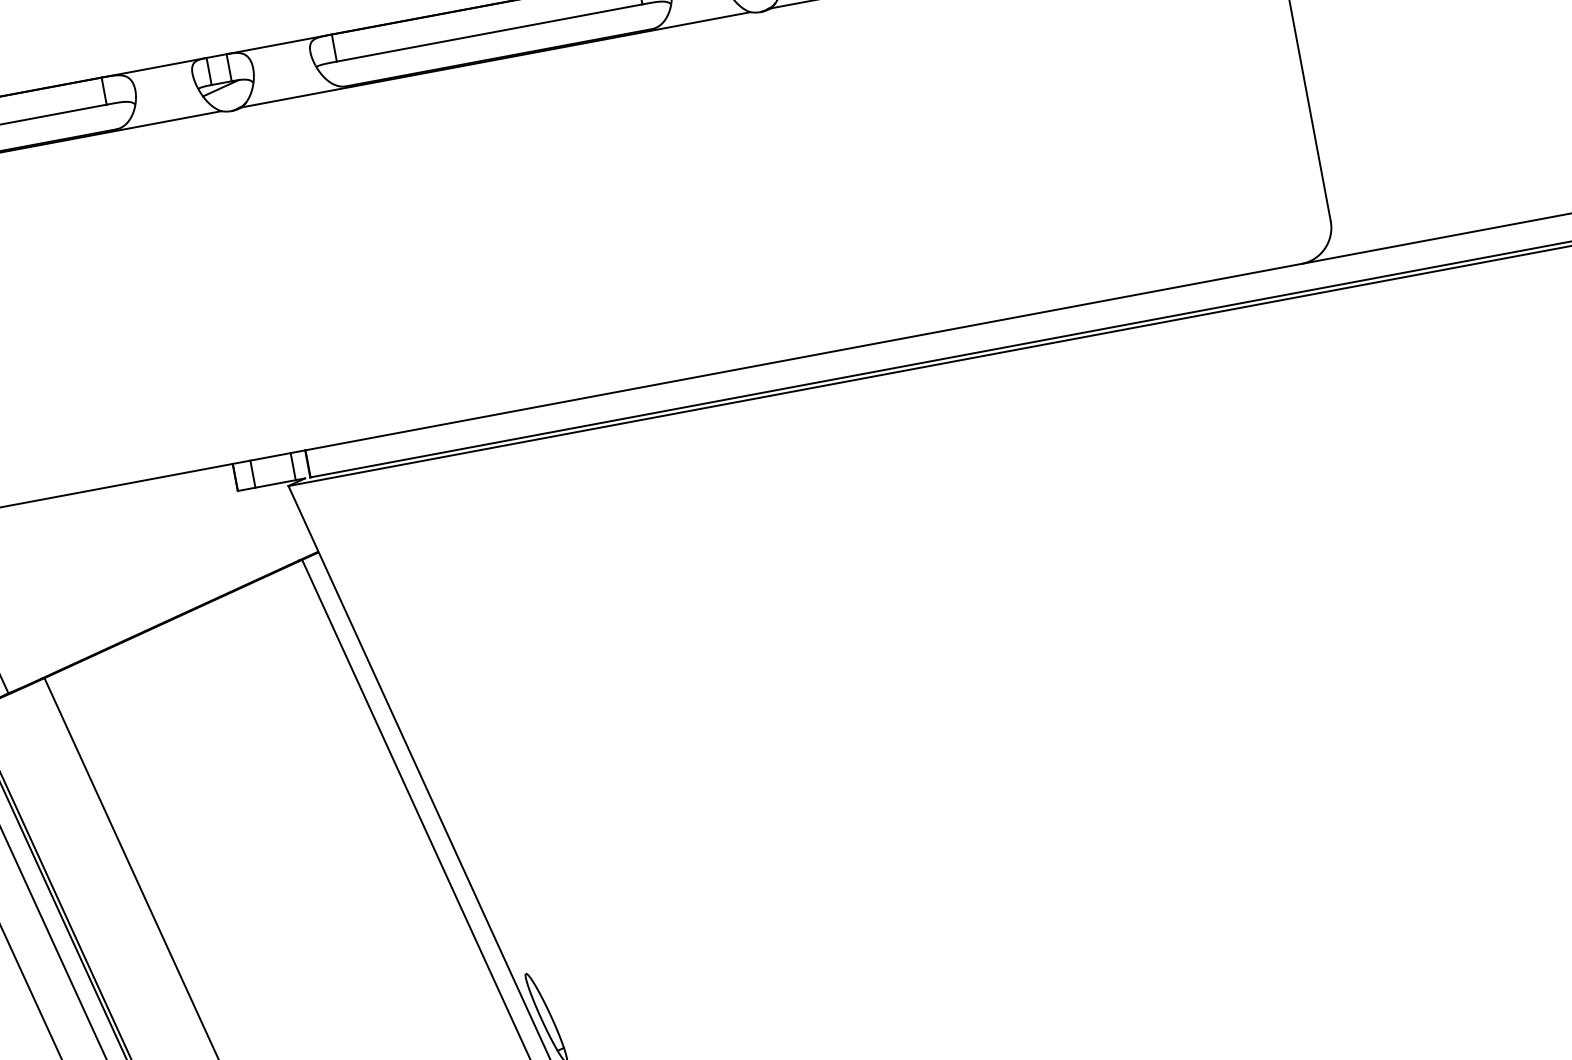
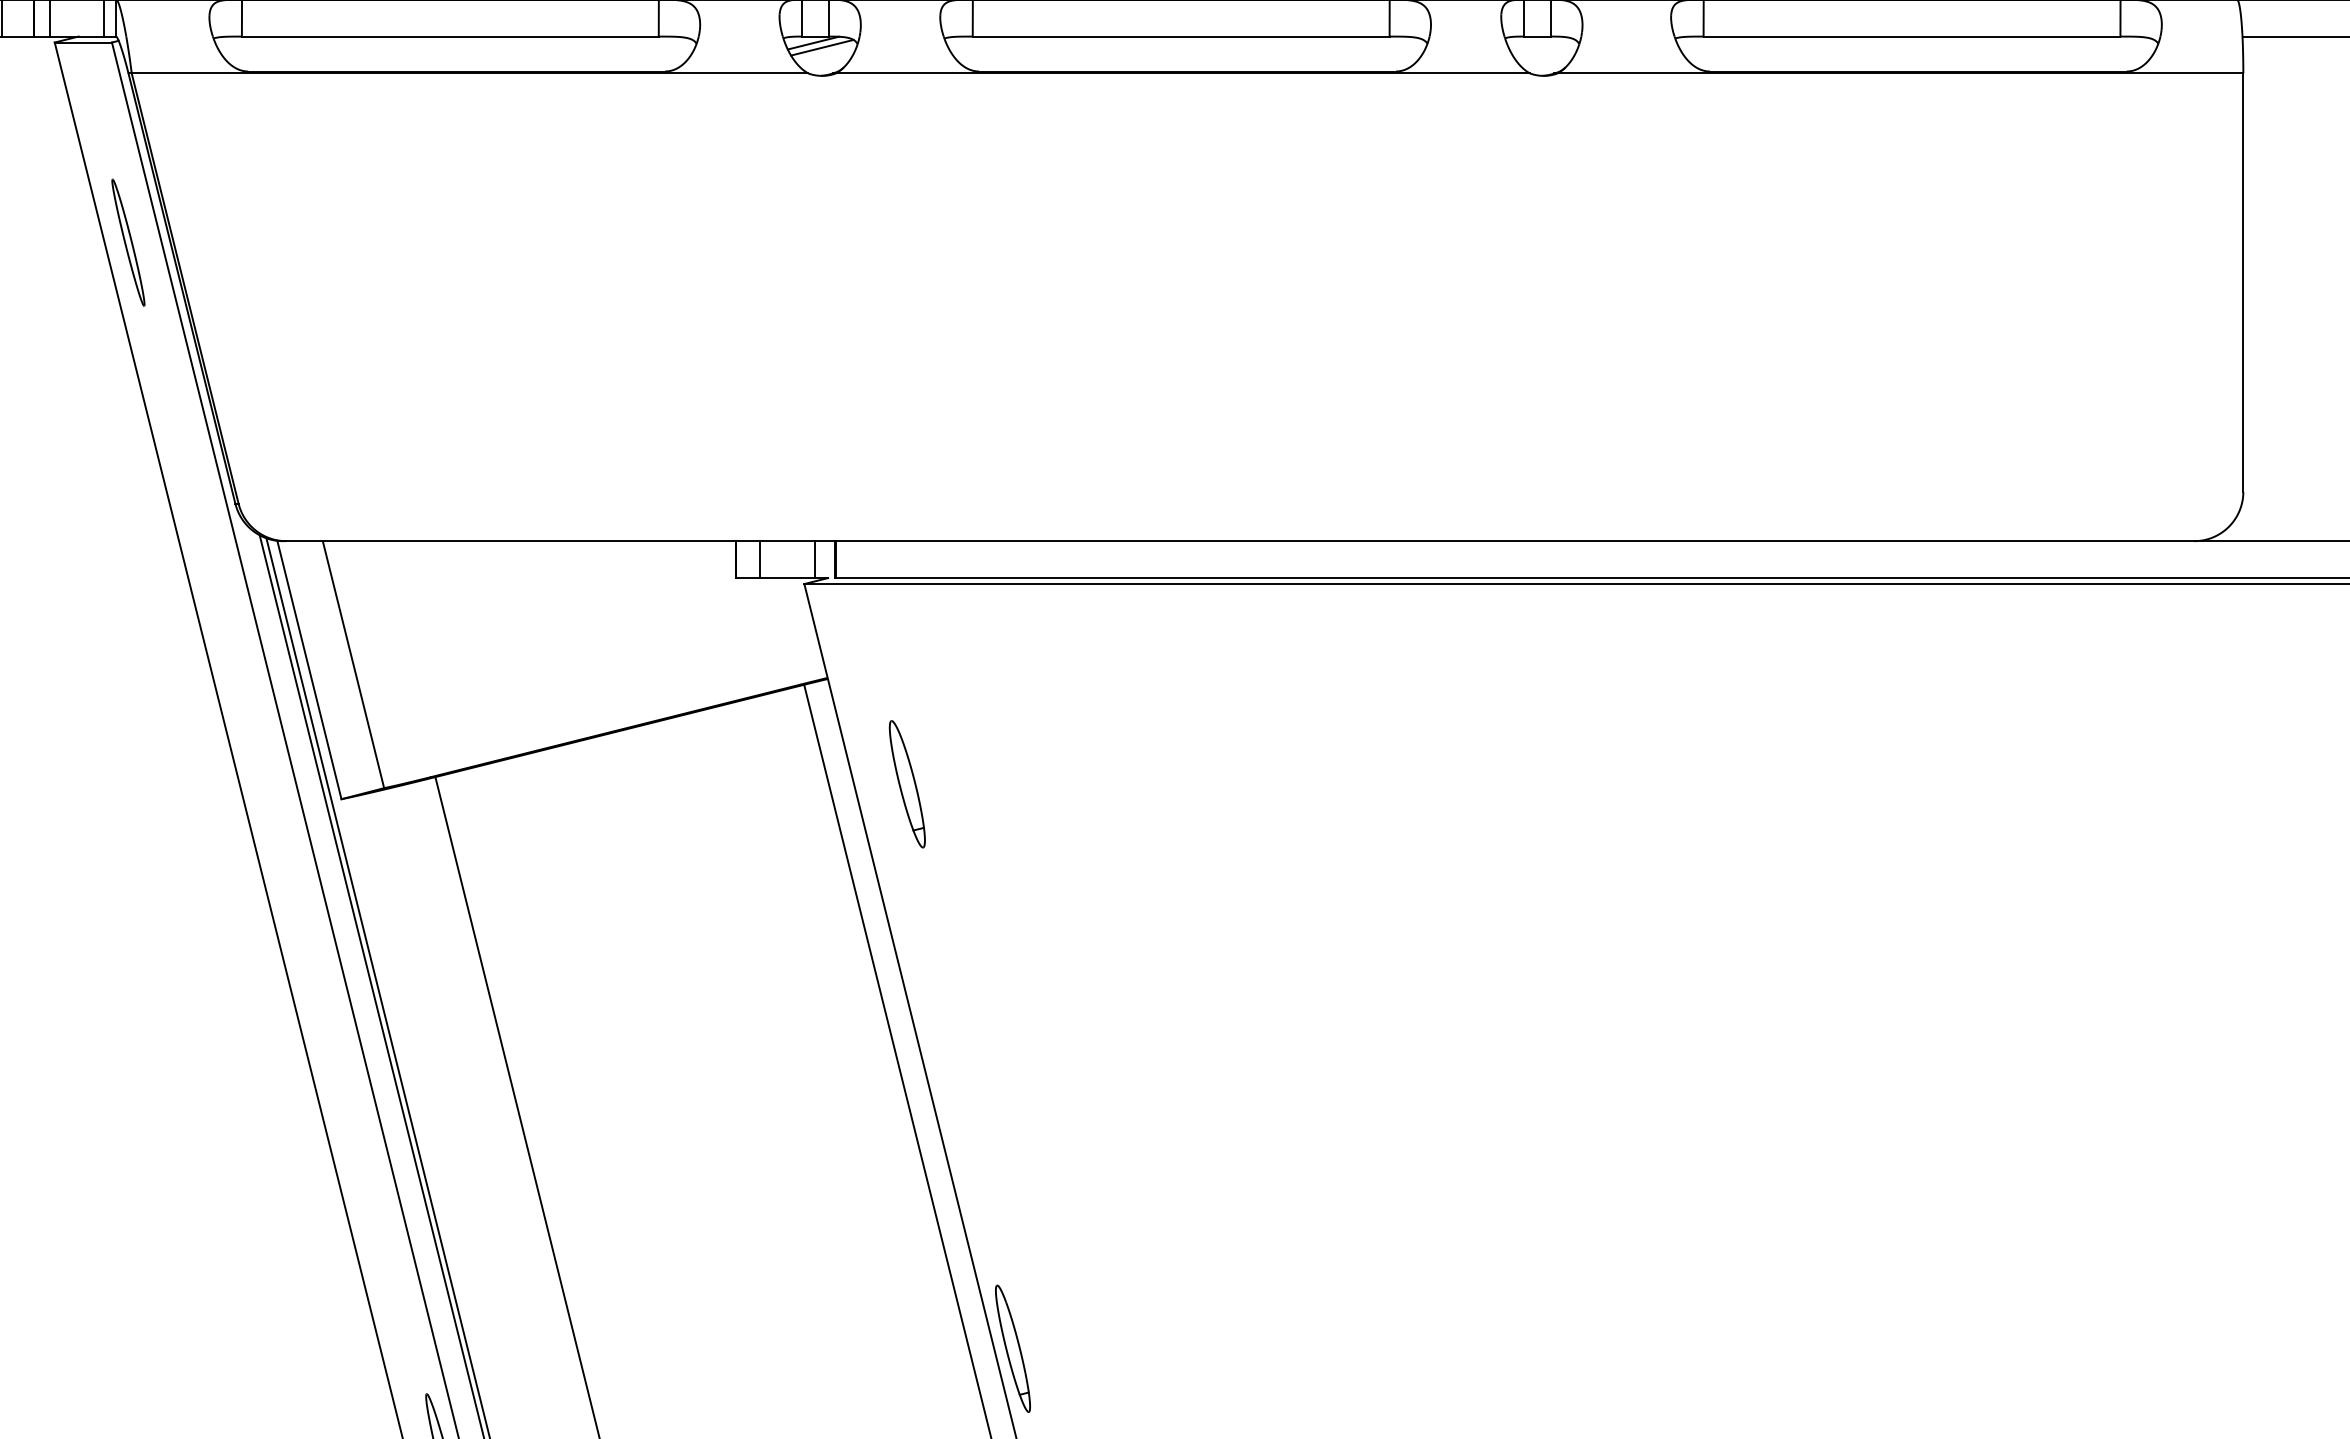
line: (228, 90) -> (822, 47), added
part: (390, 618) -> (906, 784), added

